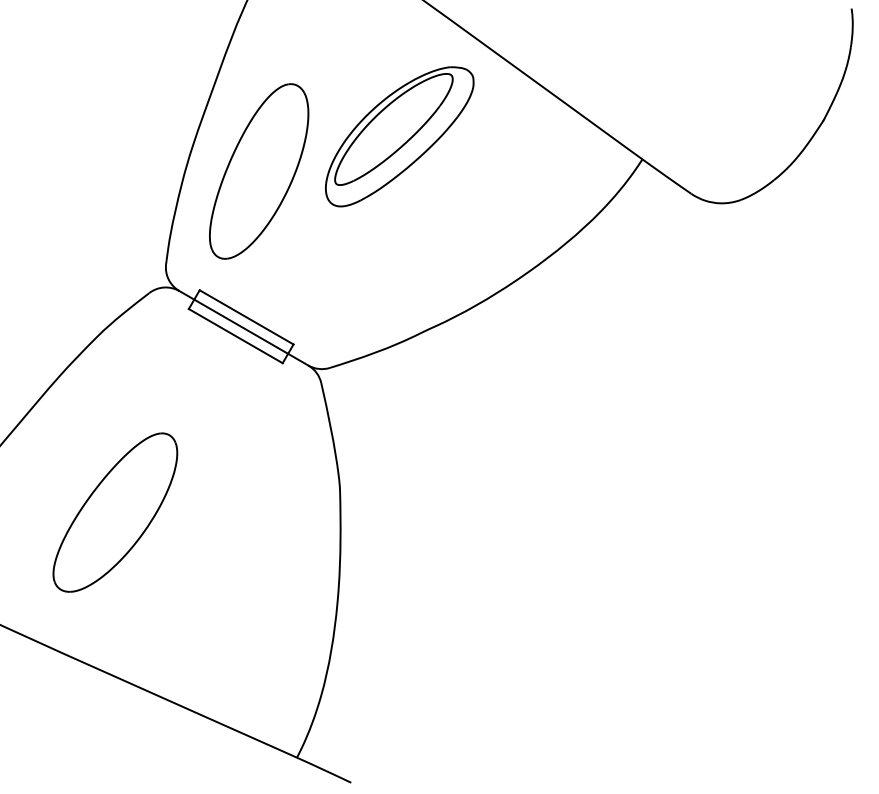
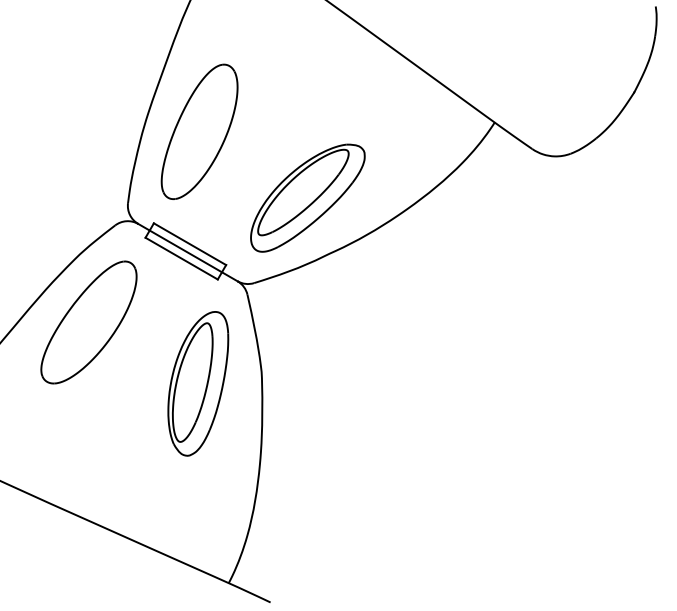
part: (399, 135) -> (307, 197), moved
part: (257, 498) -> (198, 383), added
part: (114, 512) -> (88, 322), moved

